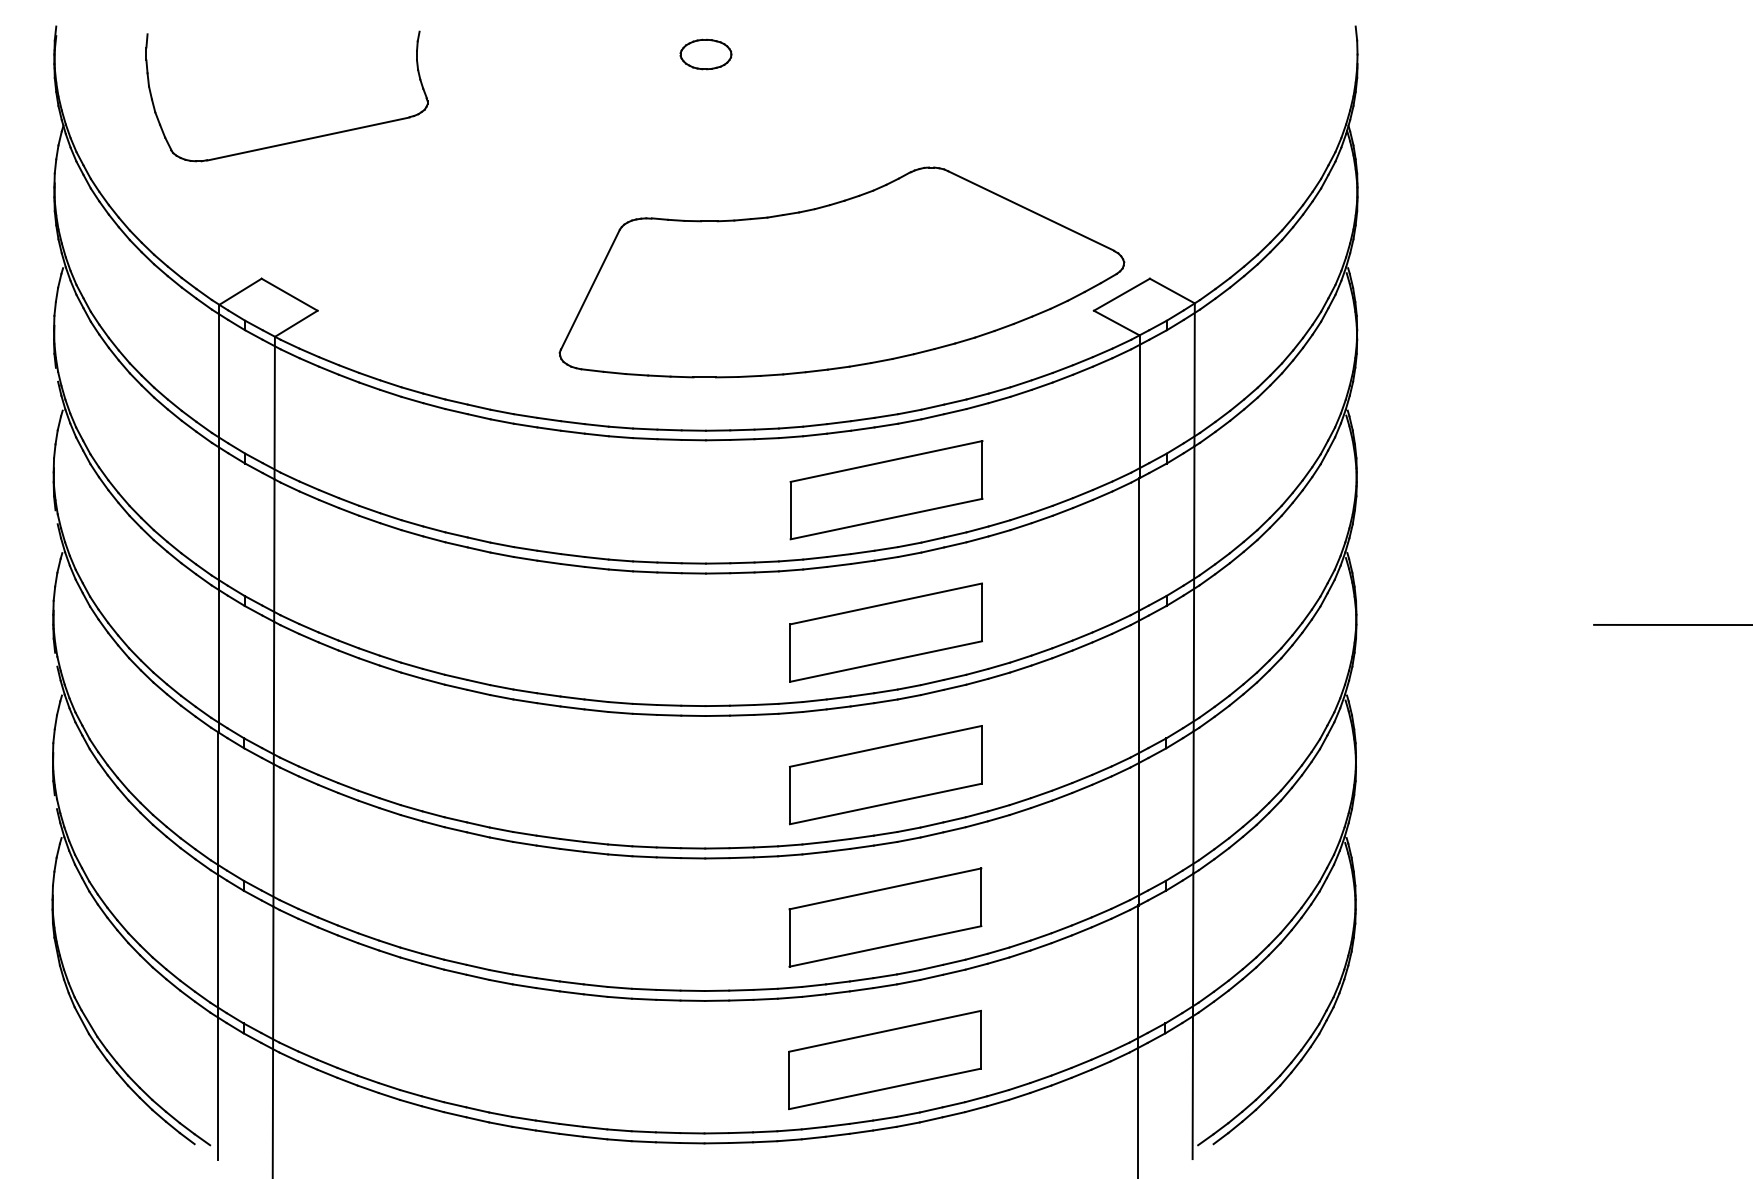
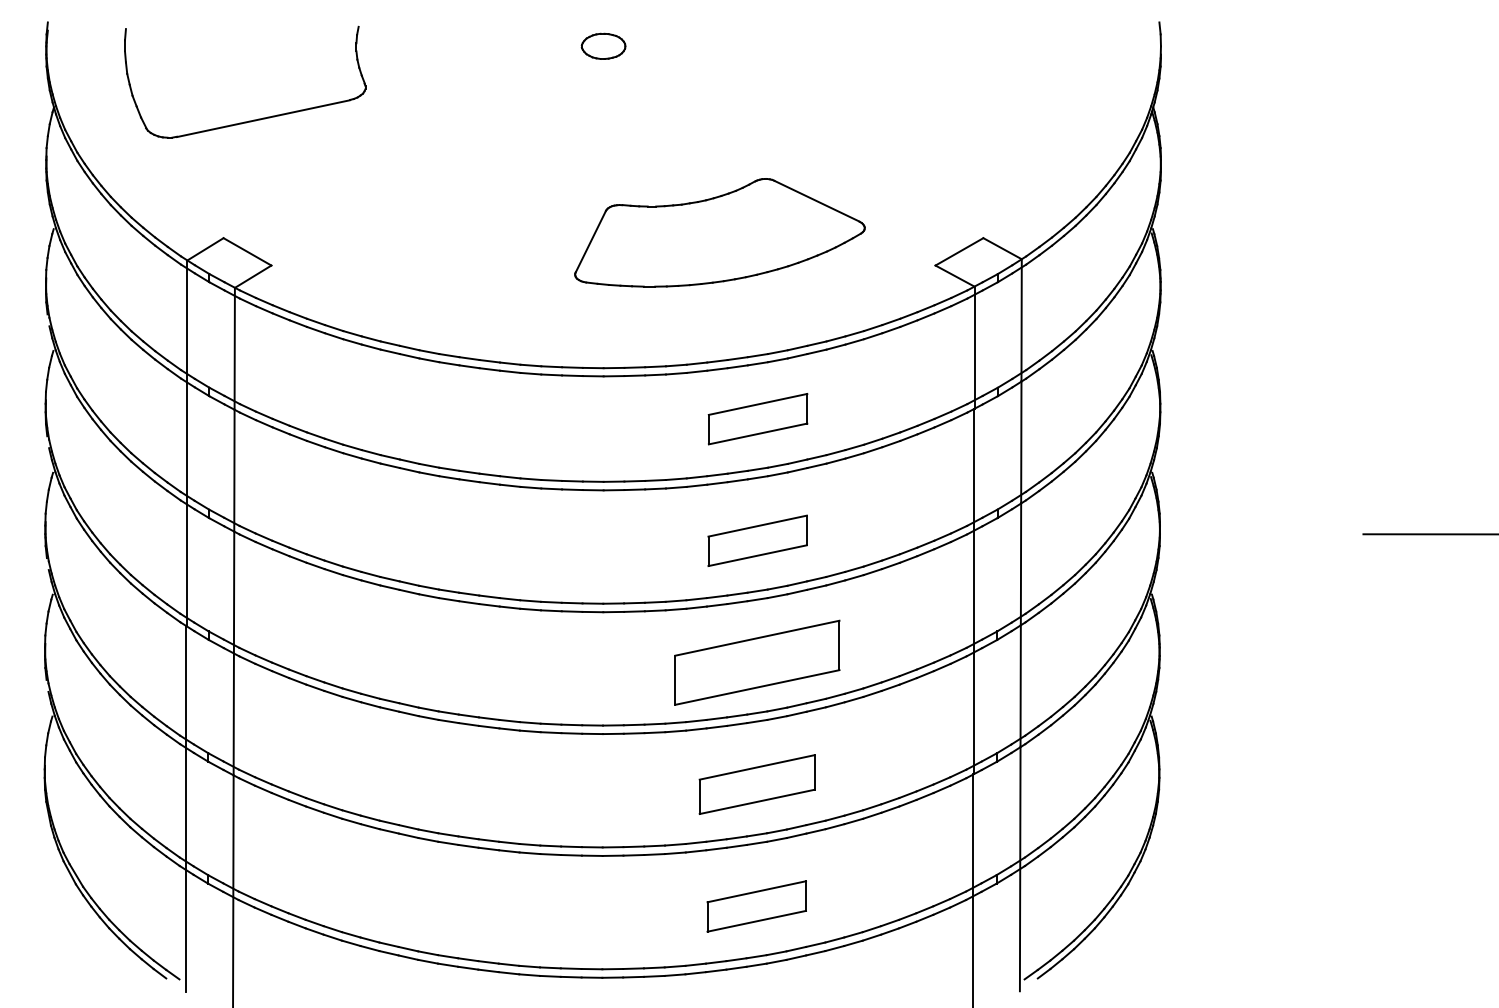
part: (841, 272) -> (719, 232), size x0.6
part: (886, 490) -> (758, 419), size x0.6
part: (885, 632) -> (757, 540), size x0.6
part: (885, 917) -> (757, 784), size x0.7
part: (884, 1059) -> (756, 906), size x0.6

